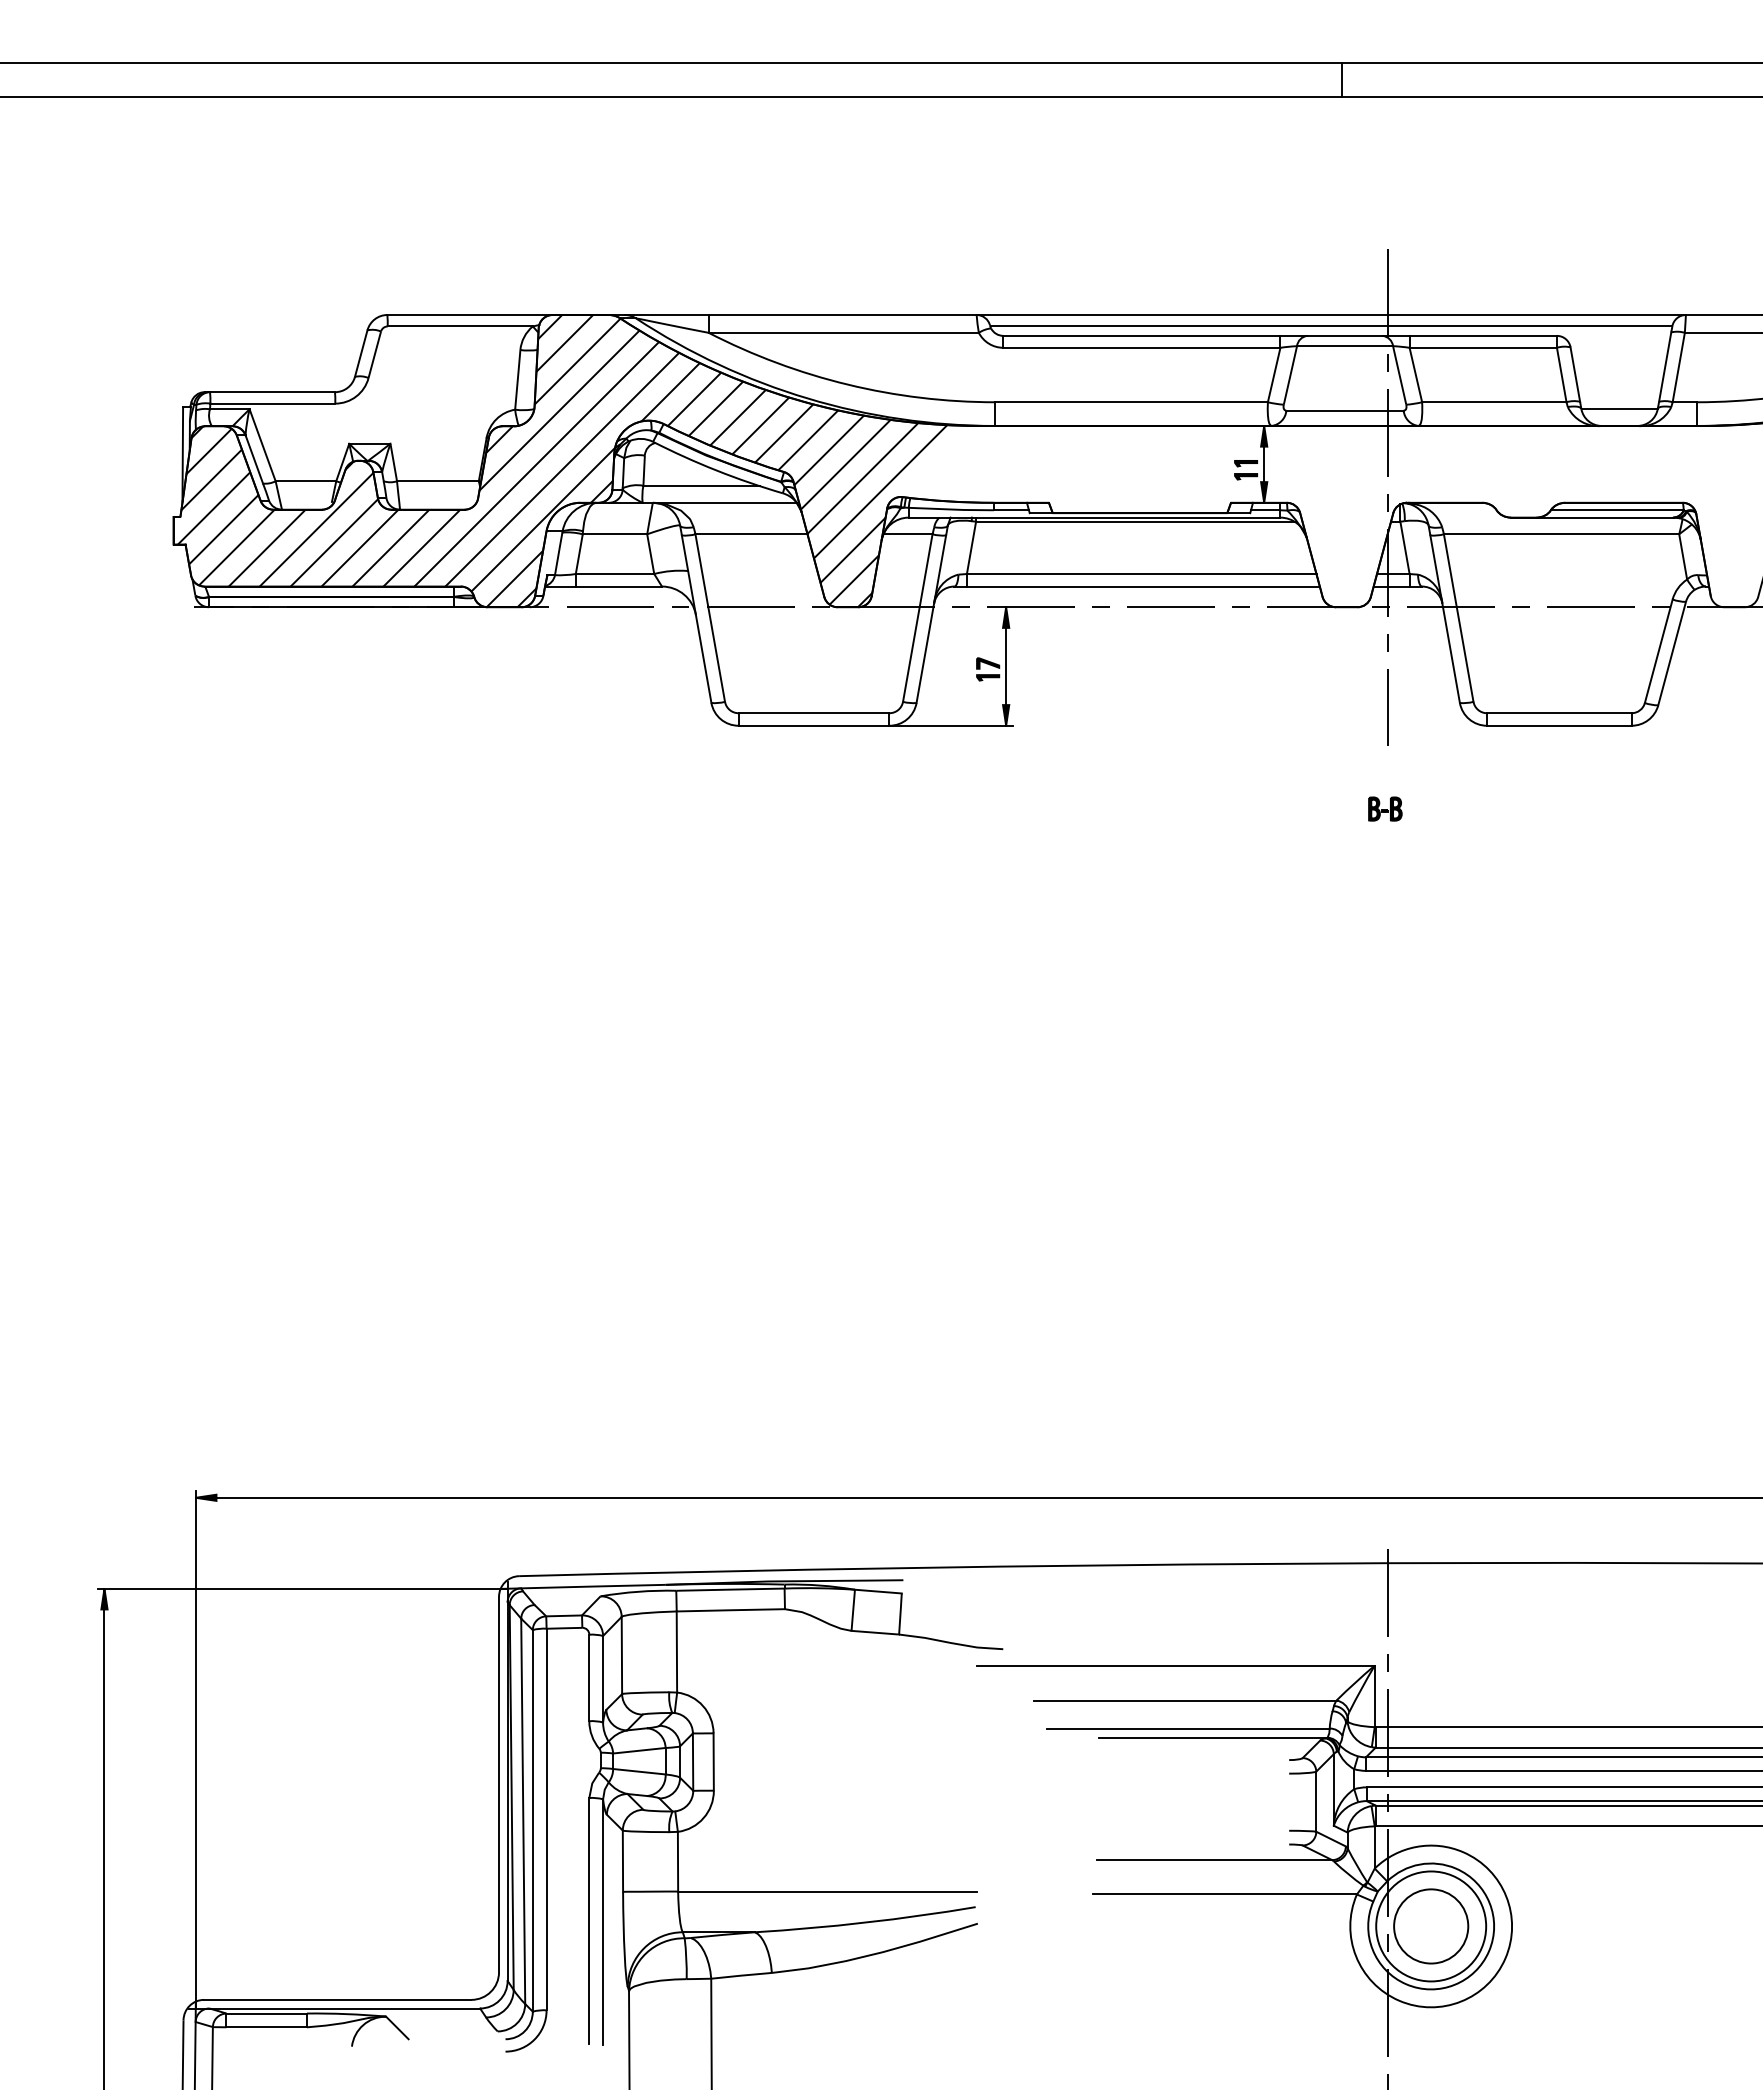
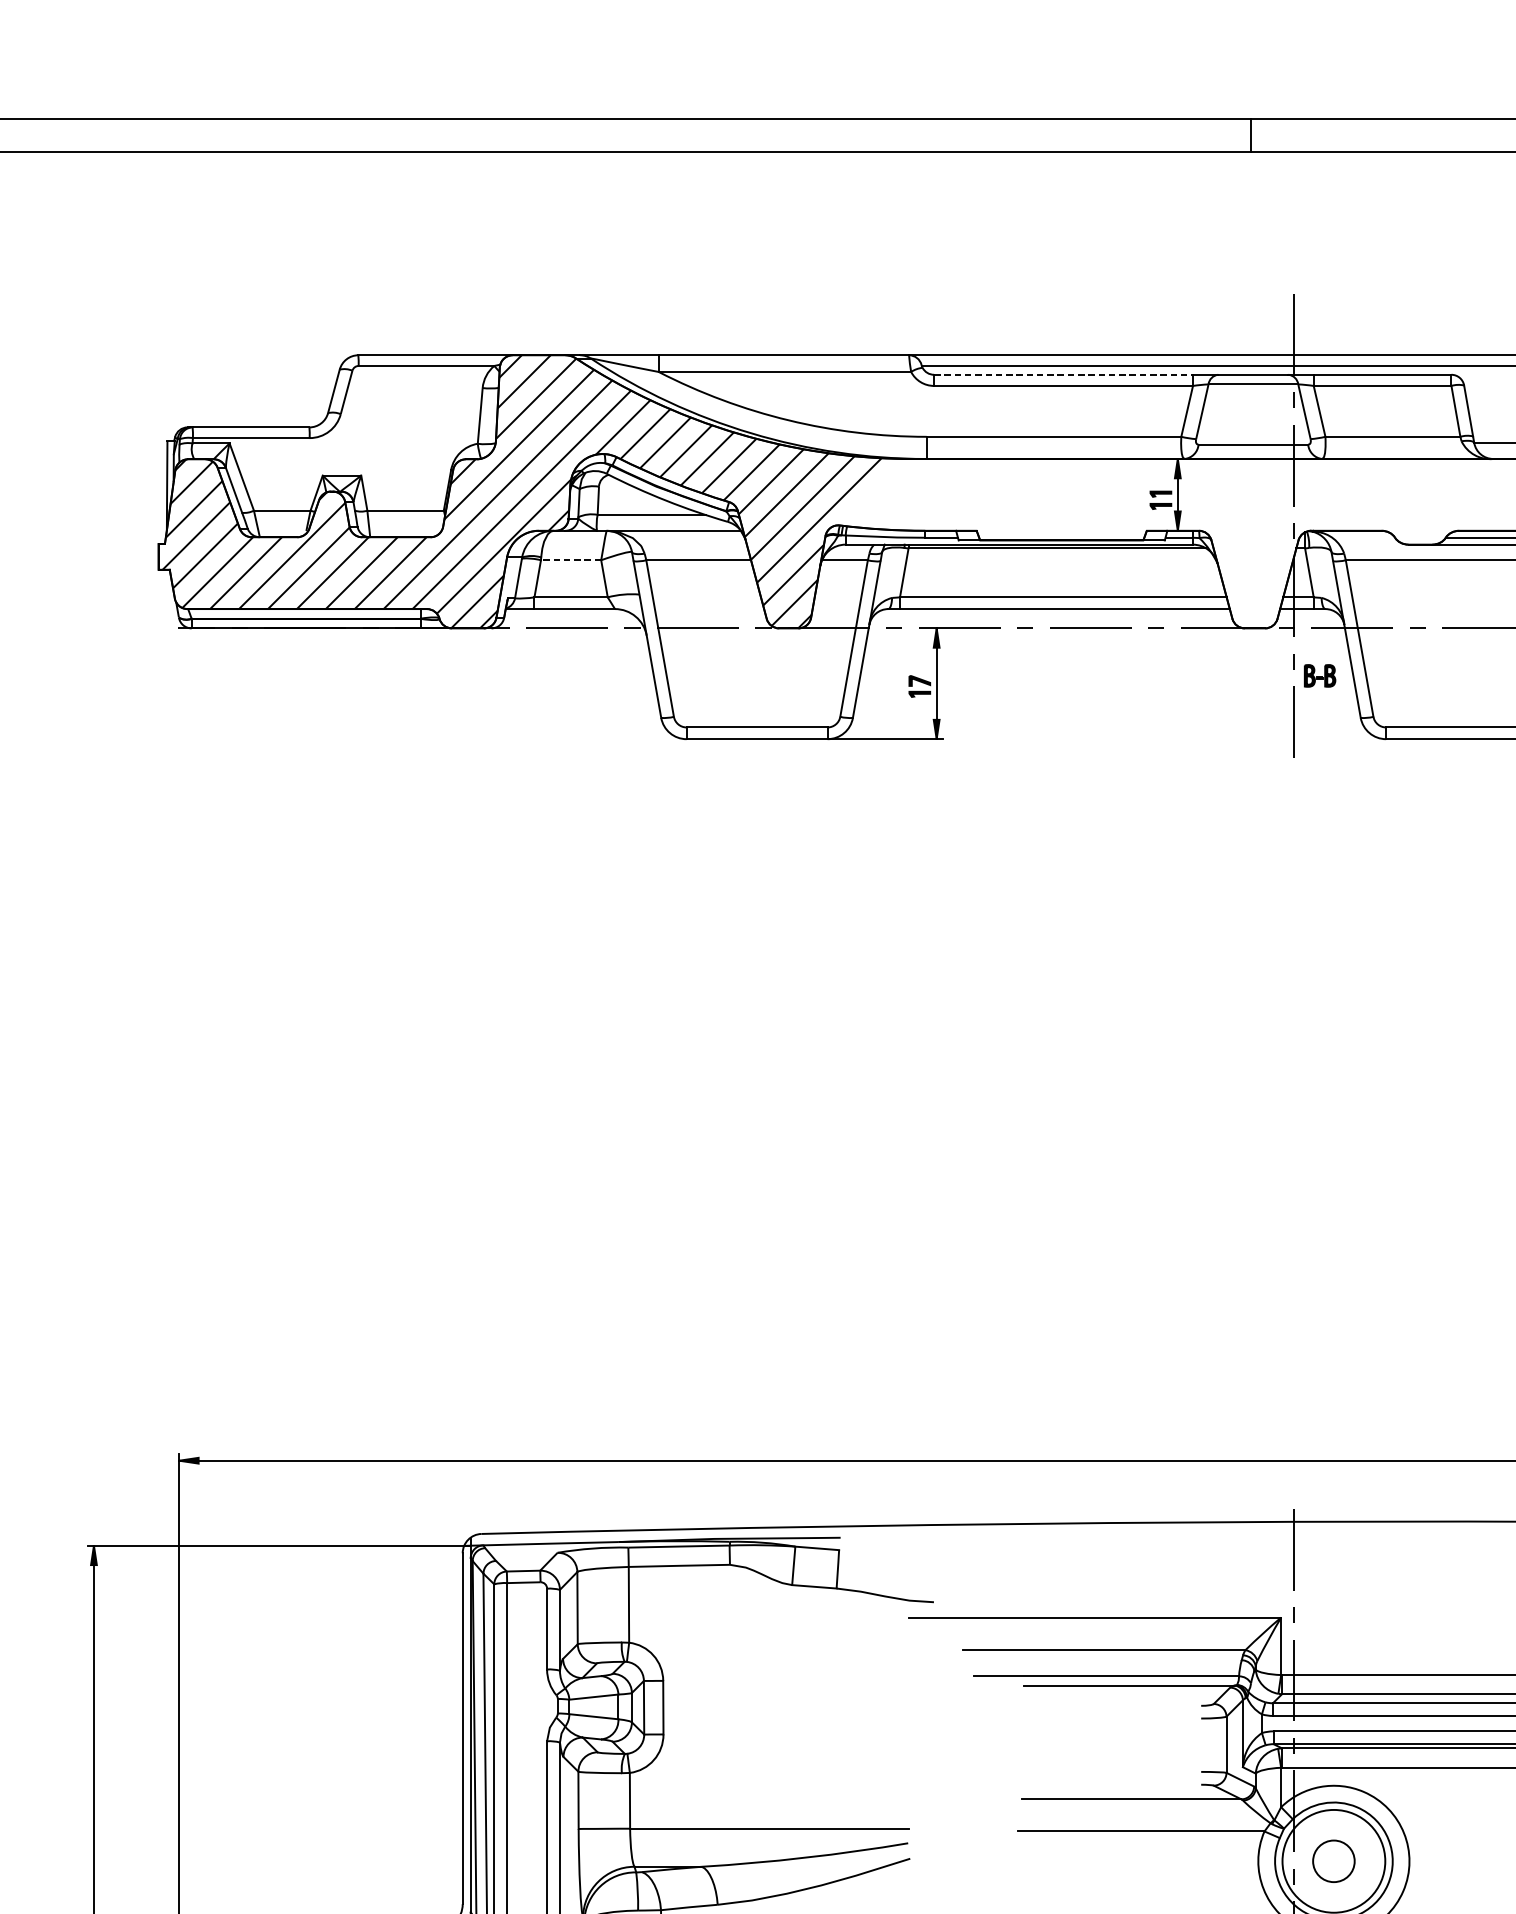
line: (1141, 335) -> (1063, 374), solid -> dashed
line: (614, 534) -> (570, 560), solid -> dashed
part: (1385, 808) -> (1320, 675), moved
circle: (1431, 1926) -> (1334, 1861), size x0.6

